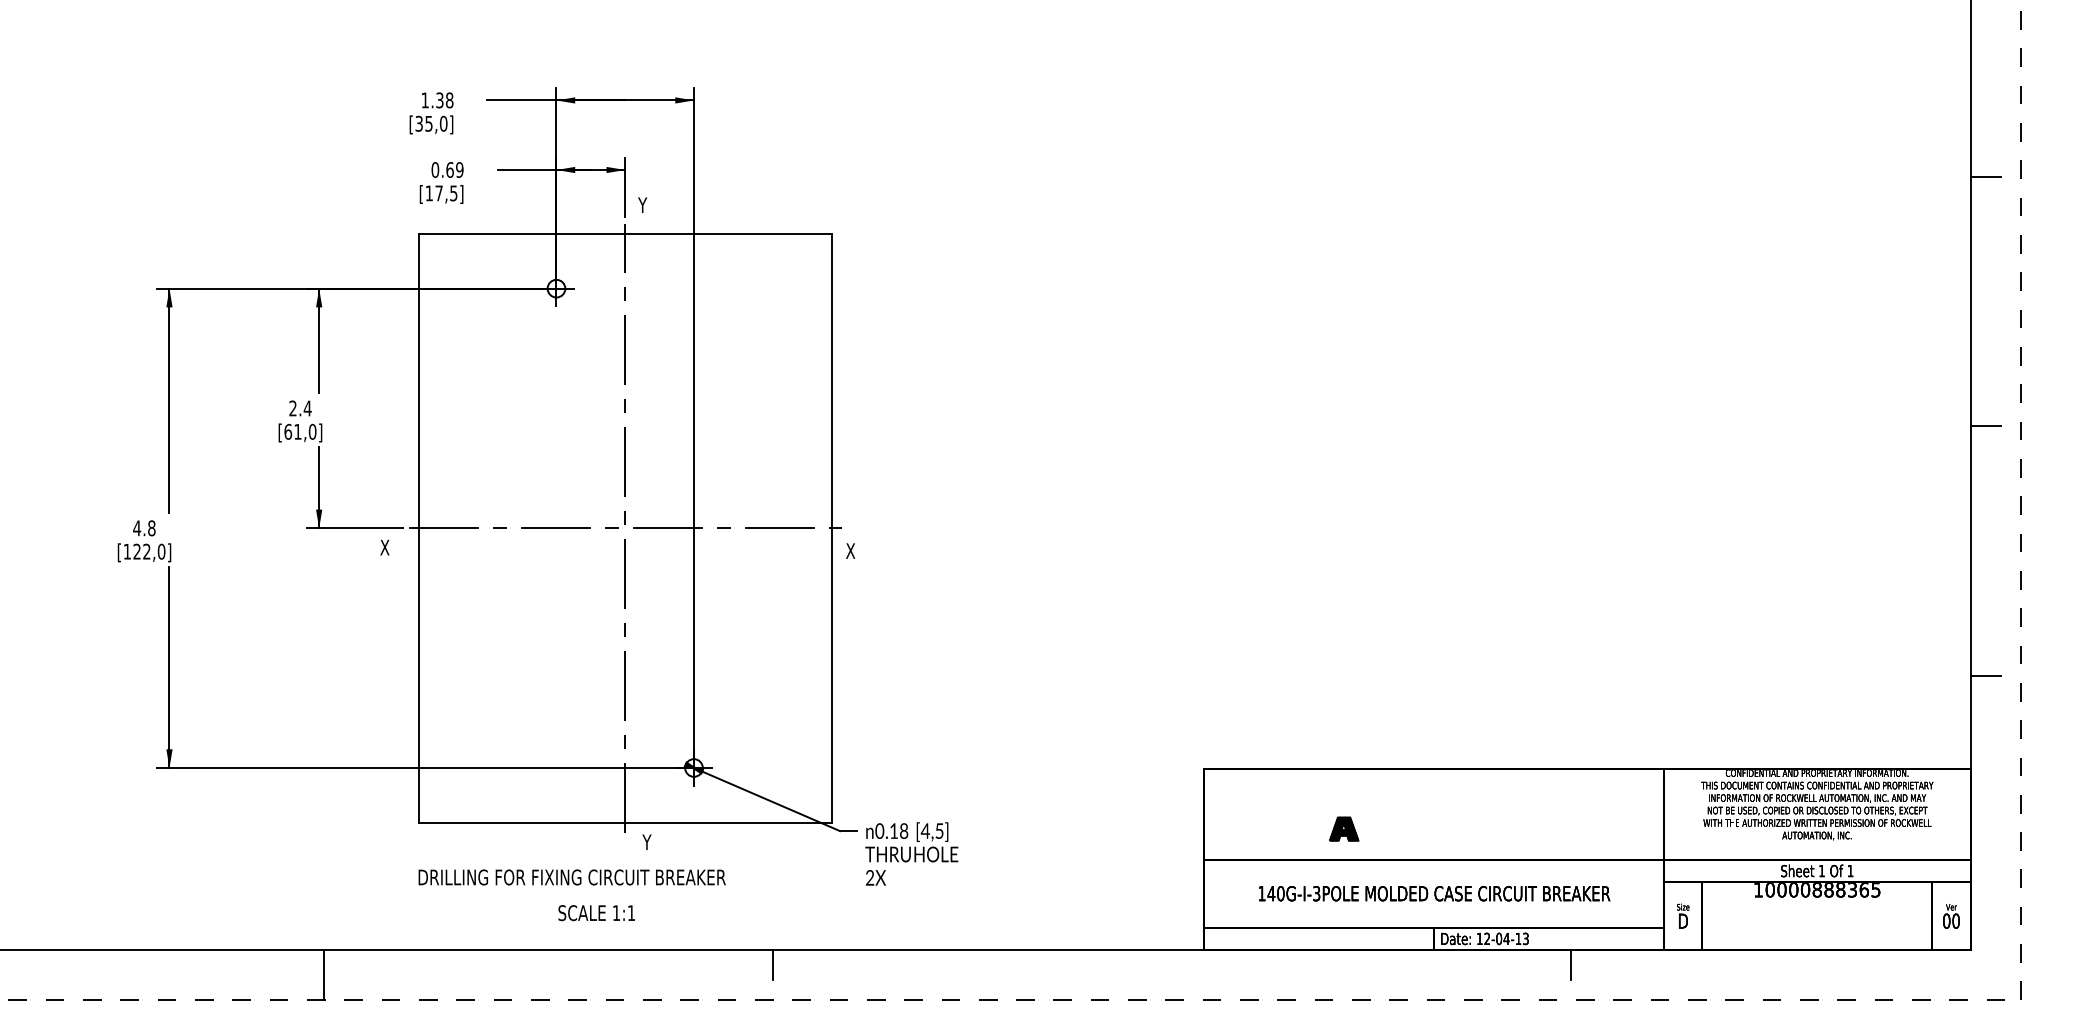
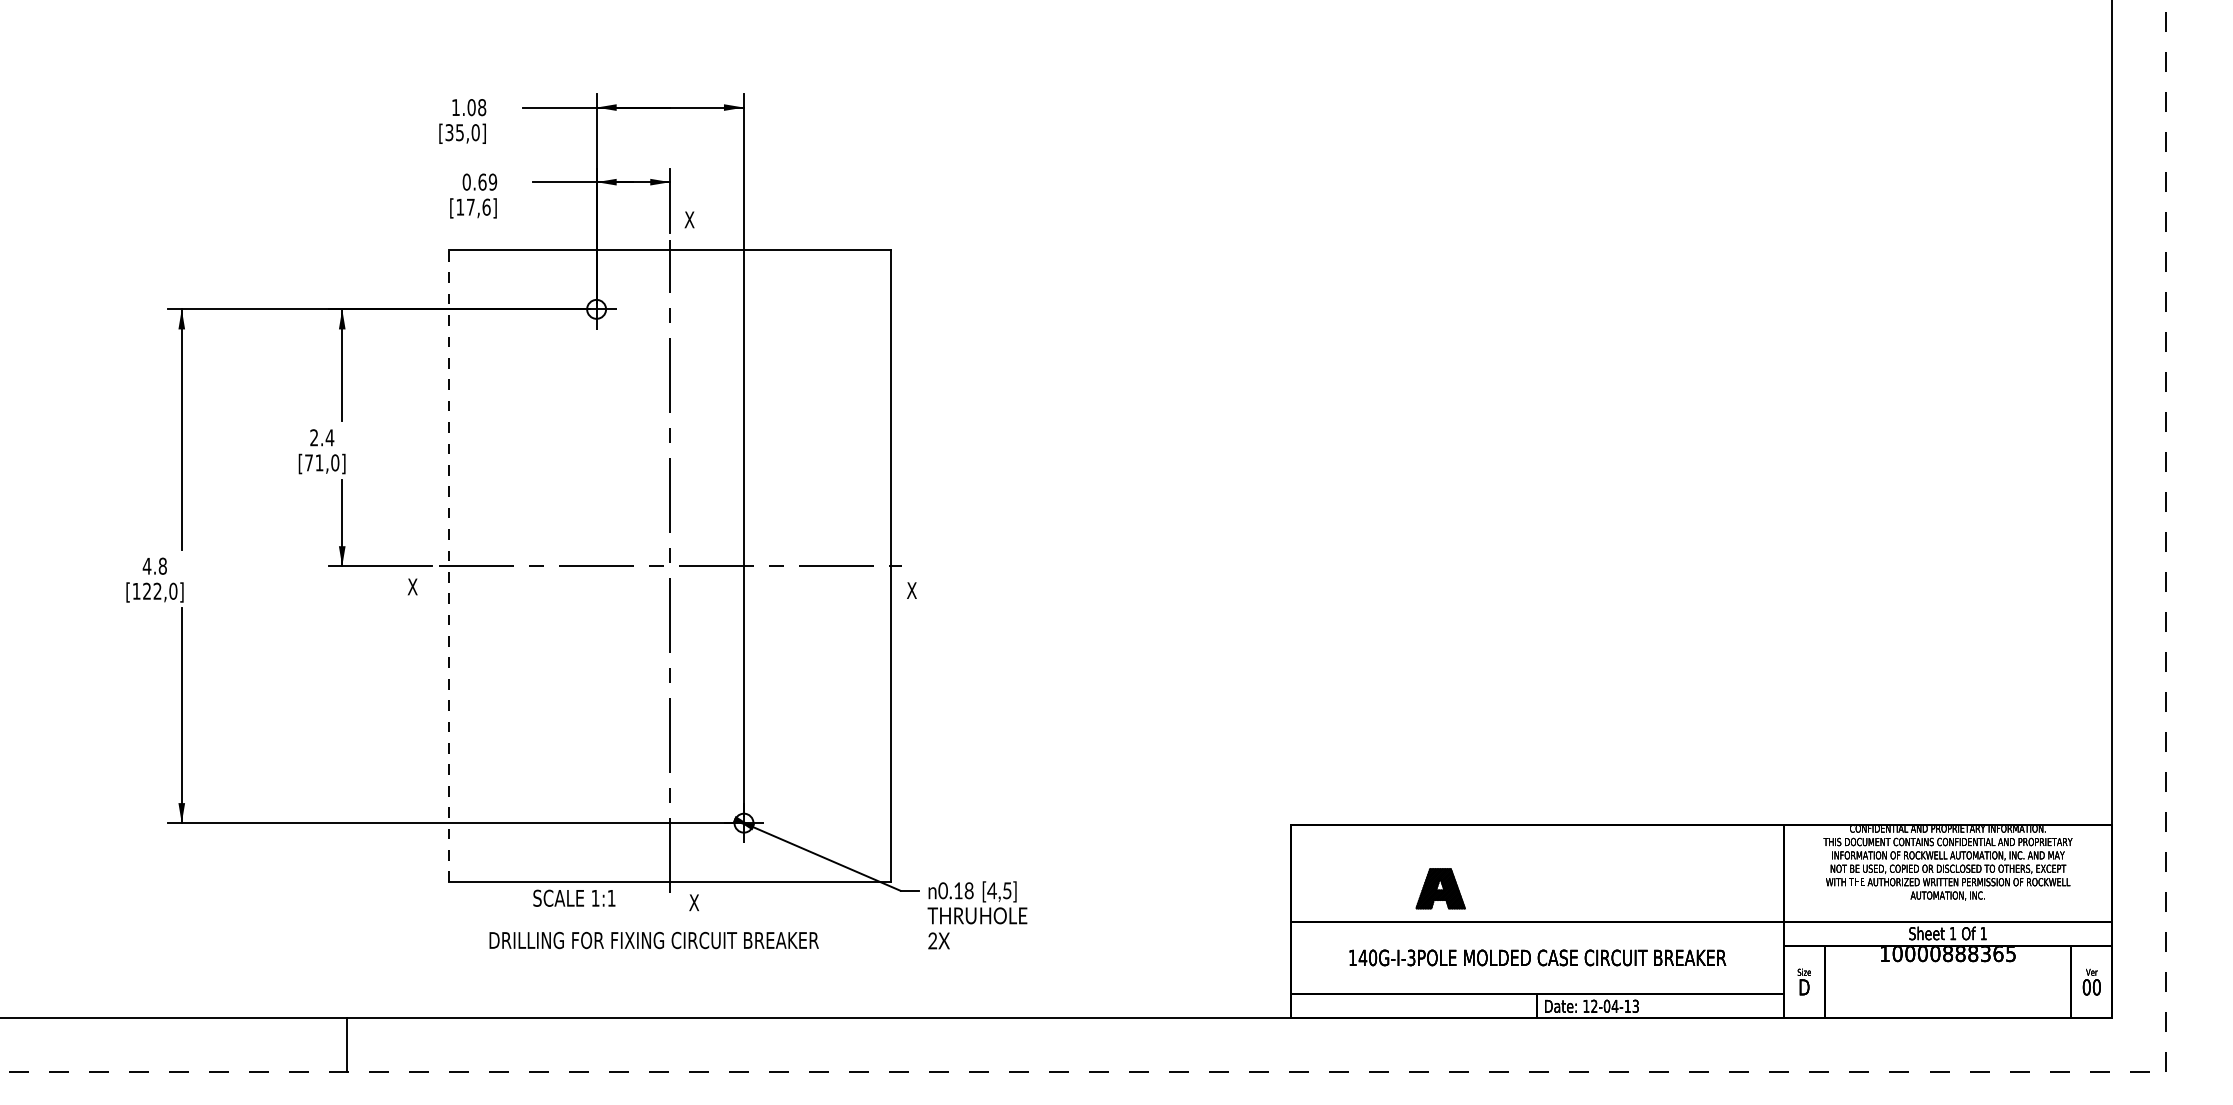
text: (439, 100) -> (471, 107), 1.38 -> 1.08
line: (1985, 176) -> (2128, 189), removed
text: (453, 193) -> (486, 207), [17,5] -> [17,6]
text: (642, 204) -> (688, 219), Y -> X
line: (1985, 426) -> (2128, 457), removed
text: (288, 431) -> (309, 462), [61,0] -> [71,0]
line: (418, 528) -> (448, 566), solid -> dashed
line: (1985, 675) -> (2128, 724), removed
part: (1344, 828) -> (1441, 888), size x1.6
text: (647, 841) -> (694, 901), Y -> X
text: (571, 877) -> (653, 940), moved
text: (596, 913) -> (574, 898), moved
line: (773, 965) -> (829, 1034), removed
line: (1571, 965) -> (1684, 1034), removed

